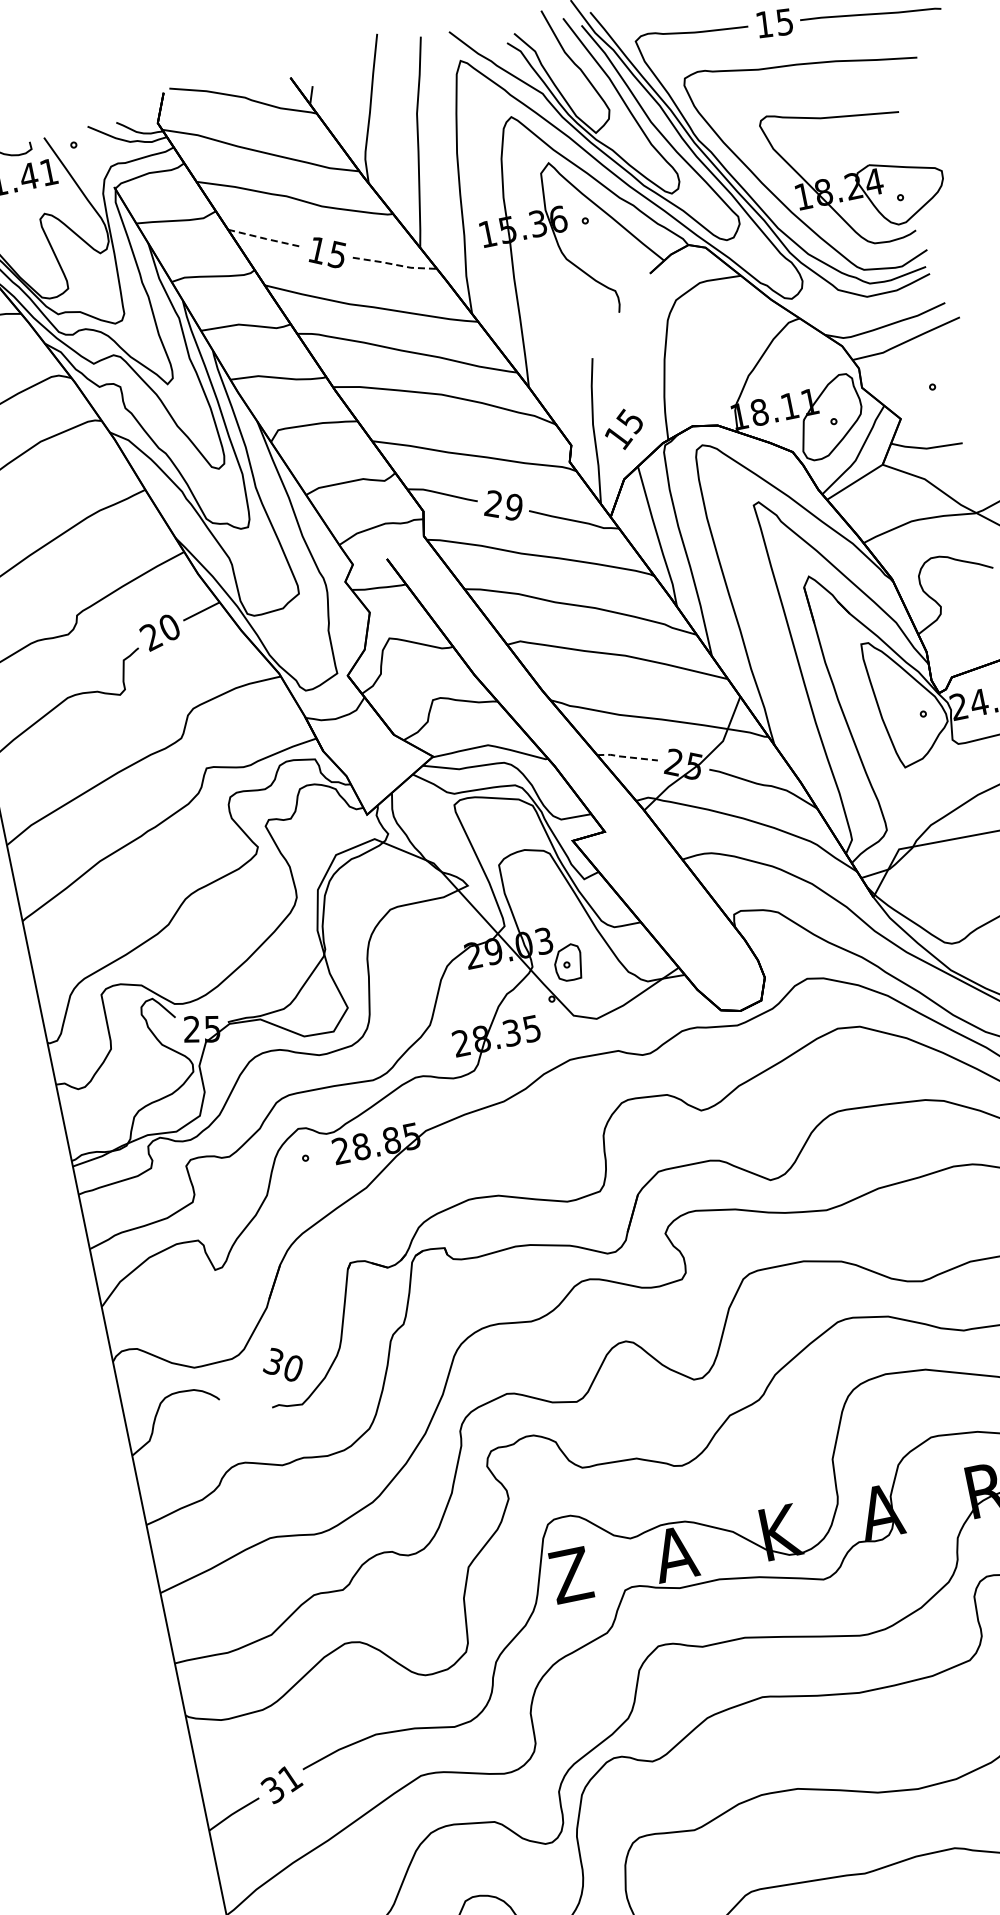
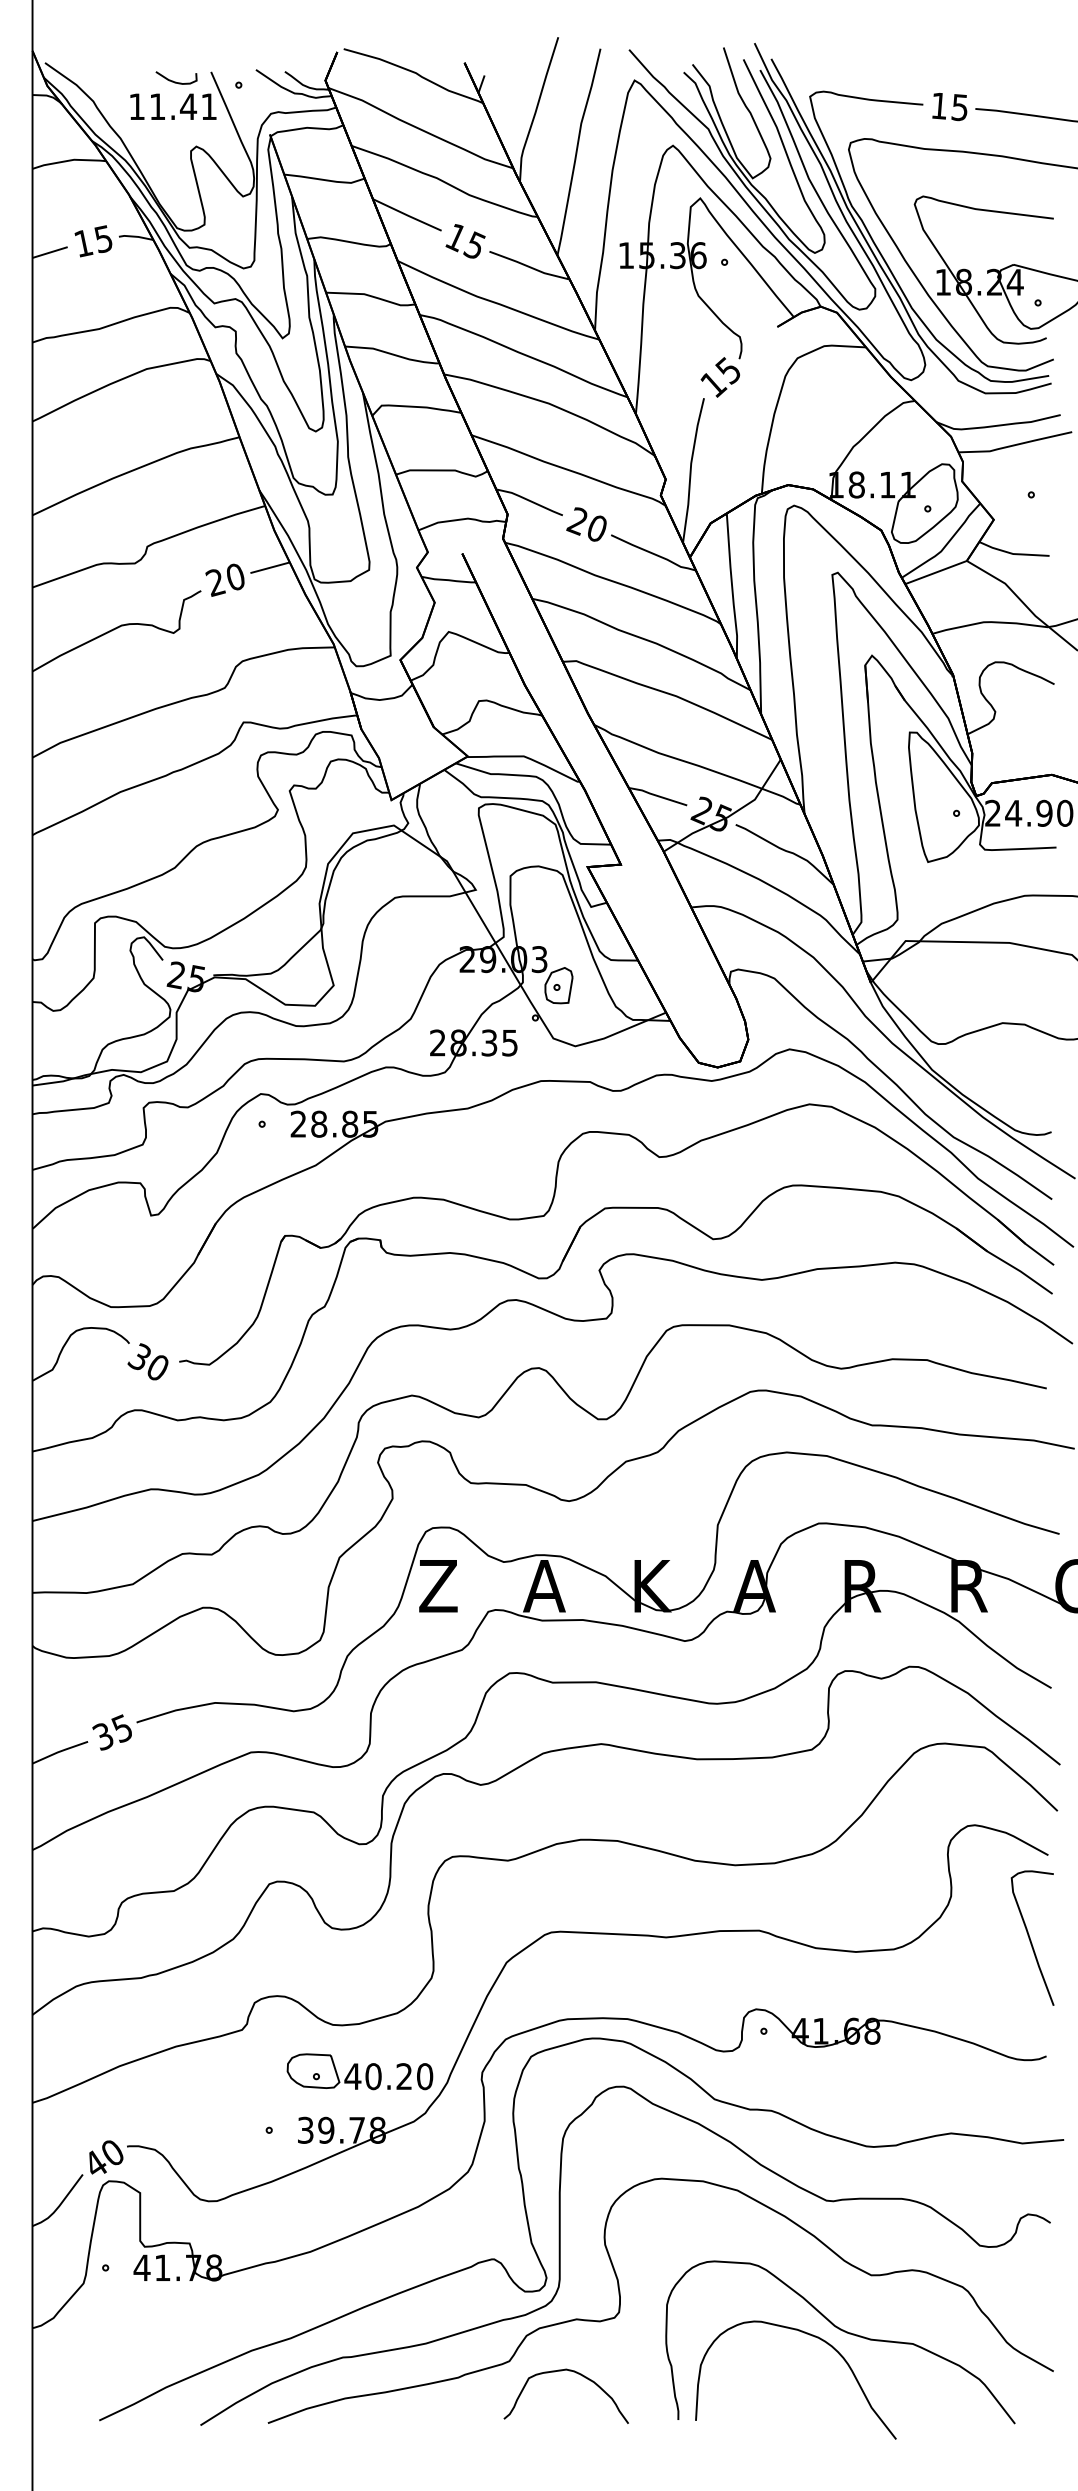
line: (265, 238) -> (407, 215), dashed -> solid
line: (395, 265) -> (529, 267), dashed -> solid
text: (622, 429) -> (719, 377), moved
text: (513, 507) -> (596, 528), 29 -> 20
line: (626, 756) -> (657, 795), dashed -> solid
text: (281, 1364) -> (147, 1361), moved
text: (290, 1778) -> (122, 1728), 31 -> 35

